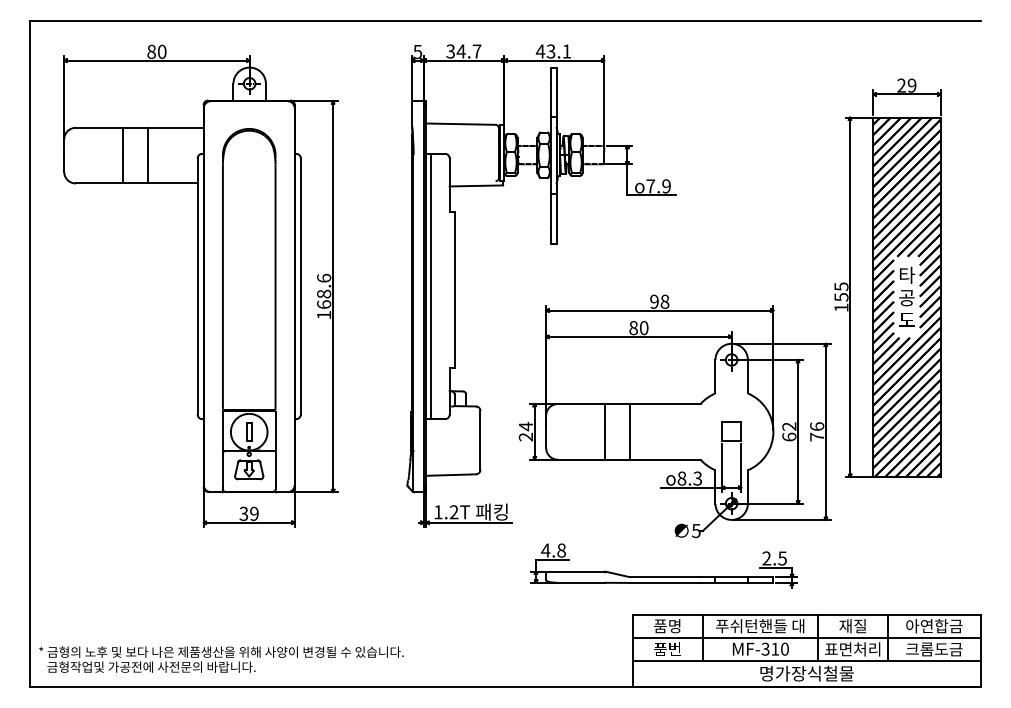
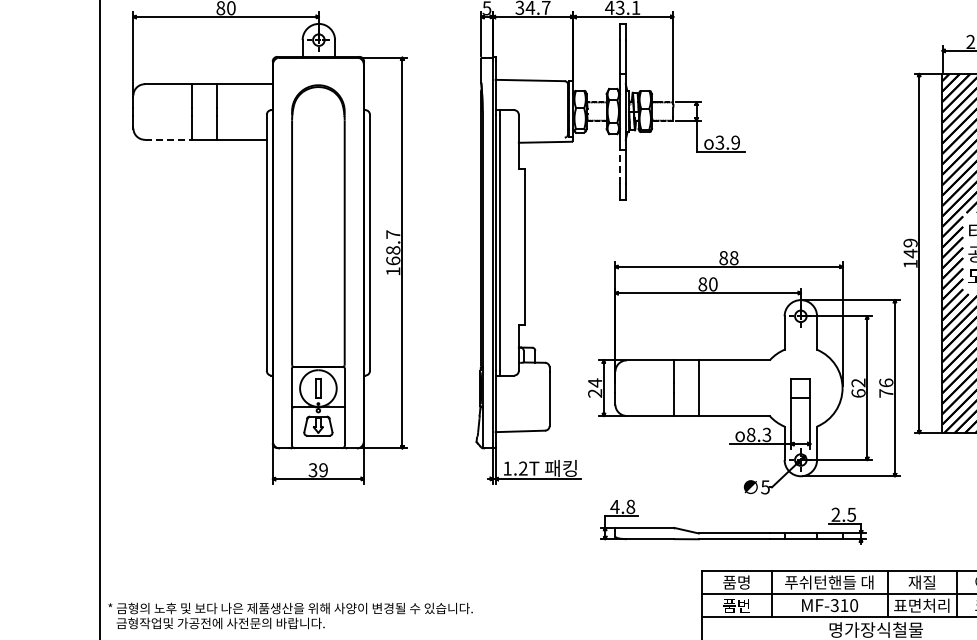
line: (99, 183) -> (168, 139), solid -> dashed
text: (650, 186) -> (719, 142), 7.9 -> 3.9
line: (550, 210) -> (619, 166), solid -> dashed
text: (324, 277) -> (393, 233), 168.6 -> 168.7
text: (841, 291) -> (910, 247), 155 -> 149
text: (654, 301) -> (723, 257), 98 -> 88

